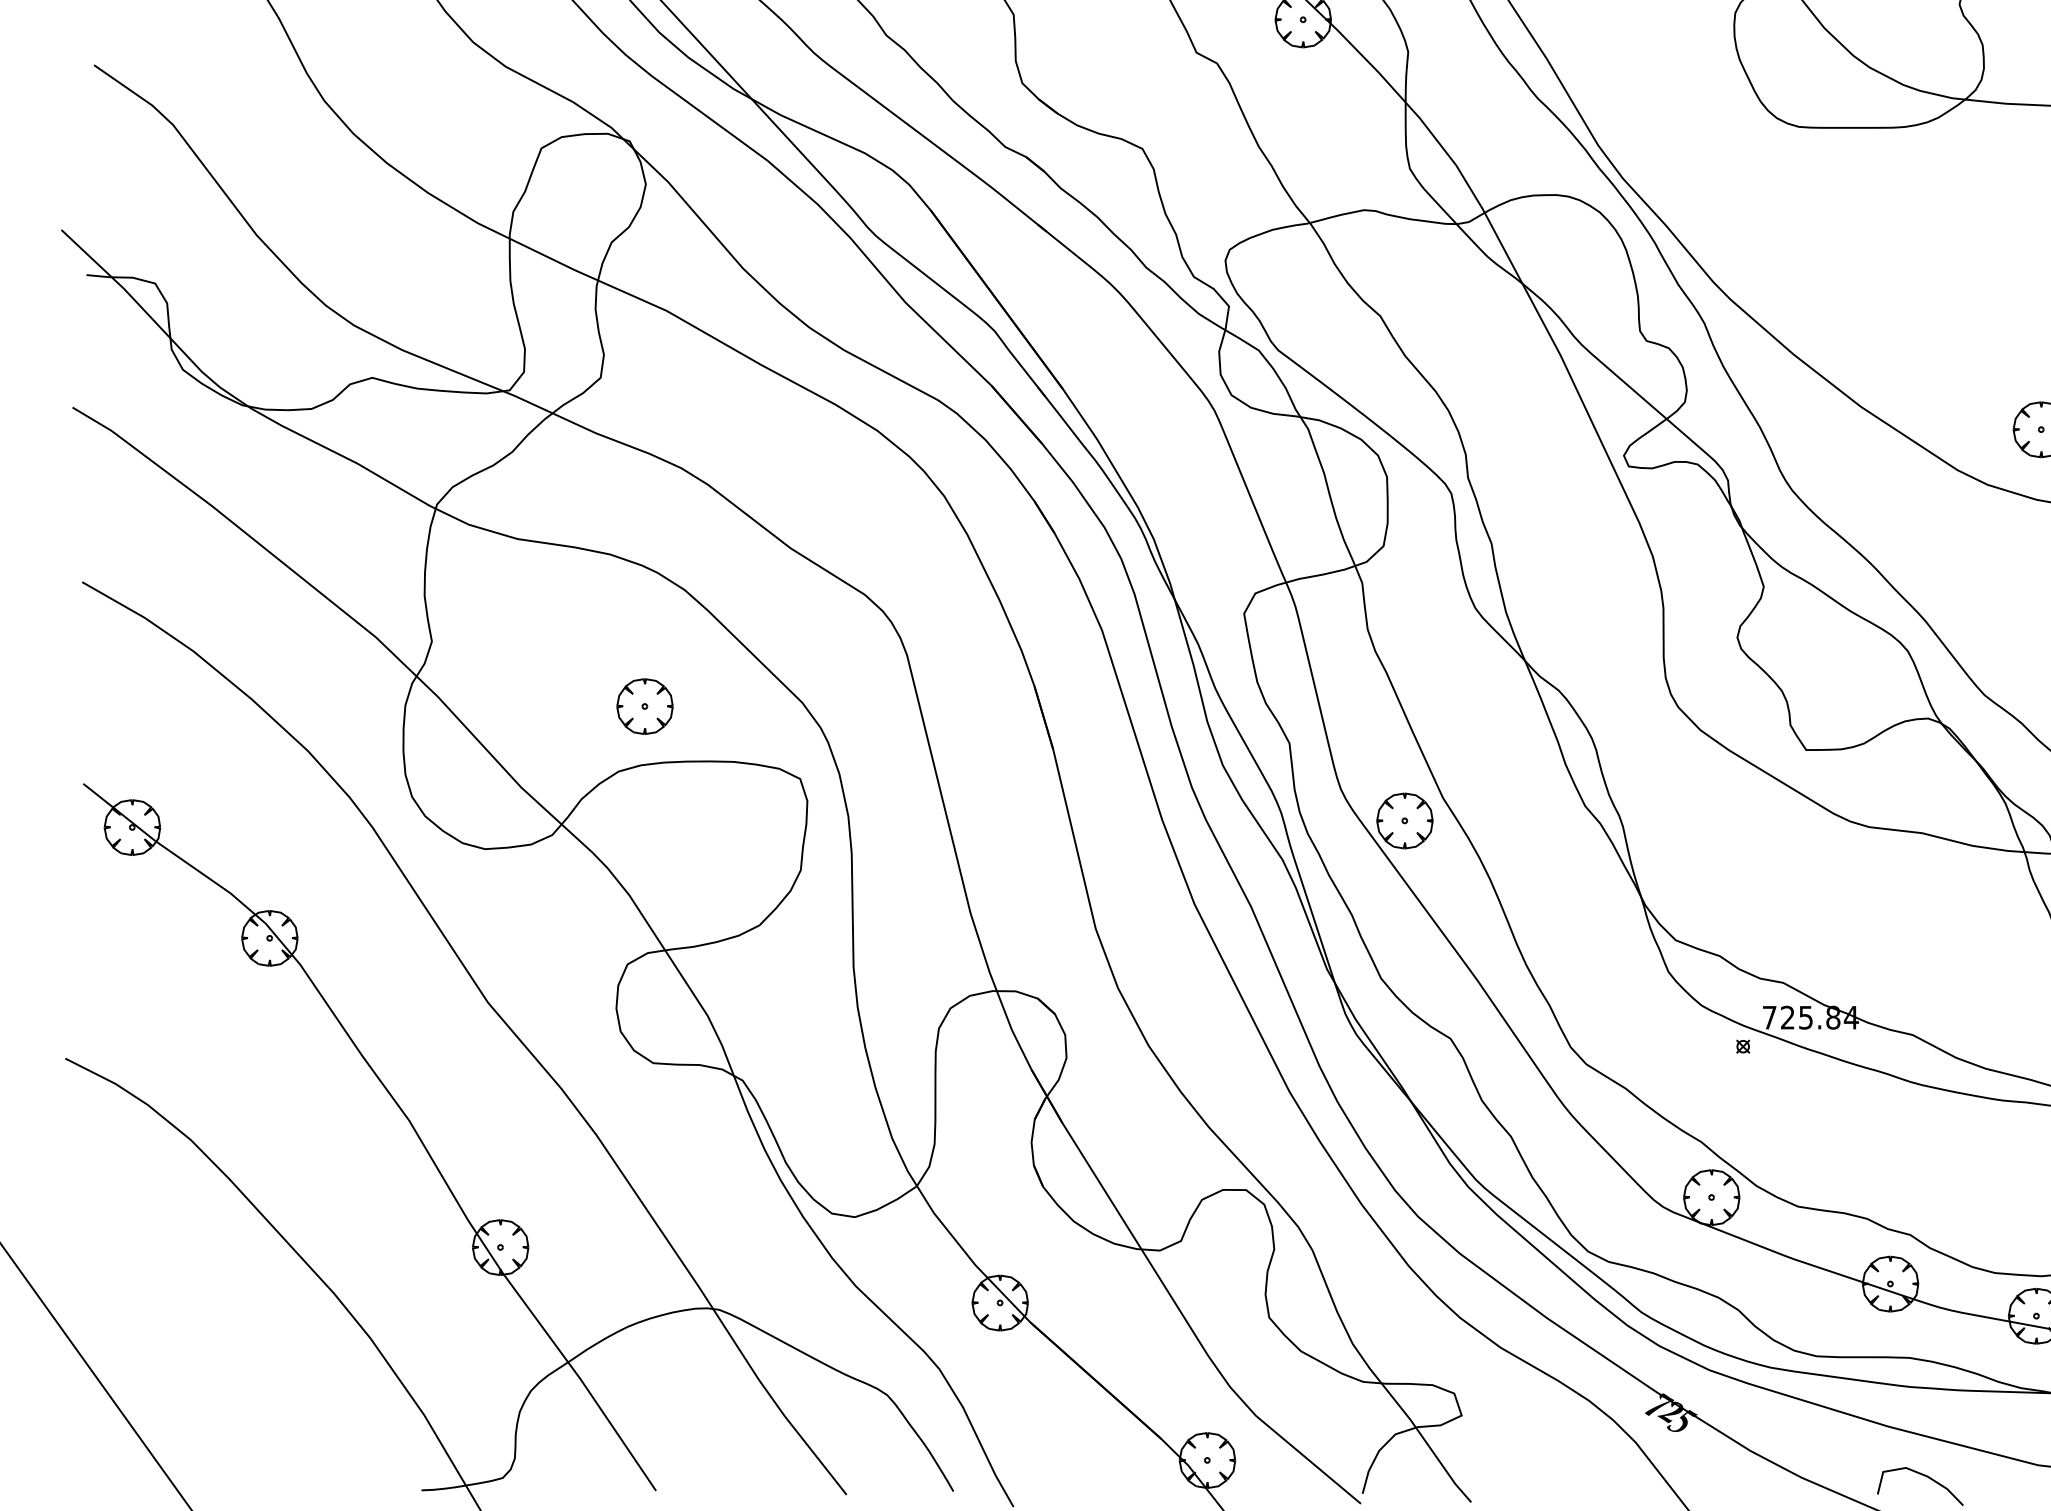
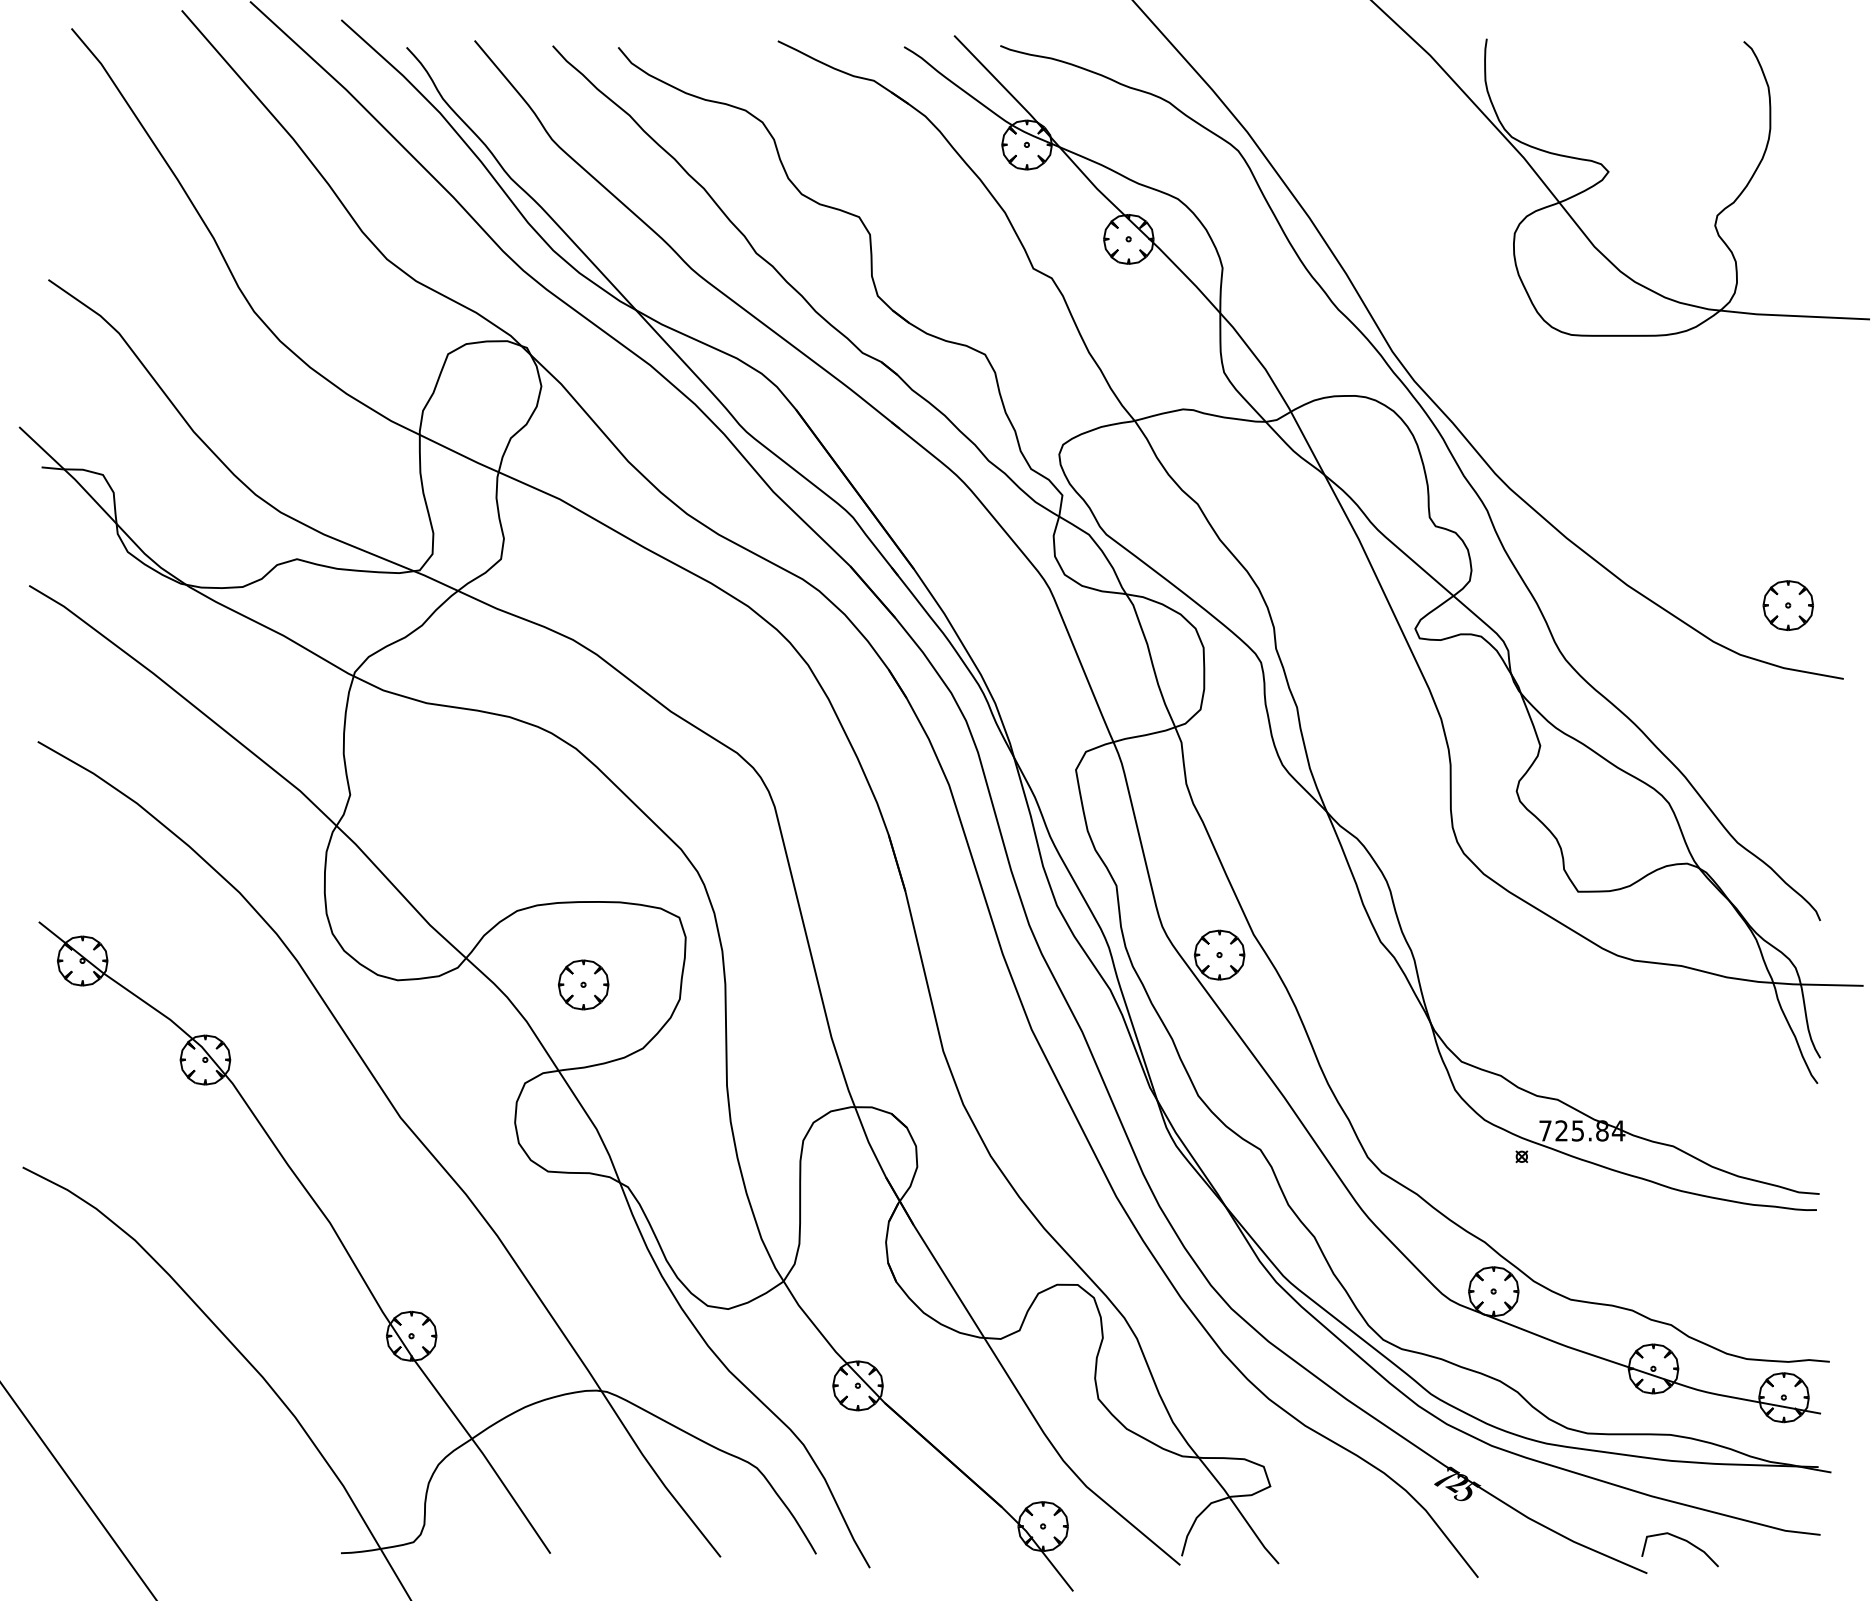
part: (644, 706) -> (583, 984), moved

